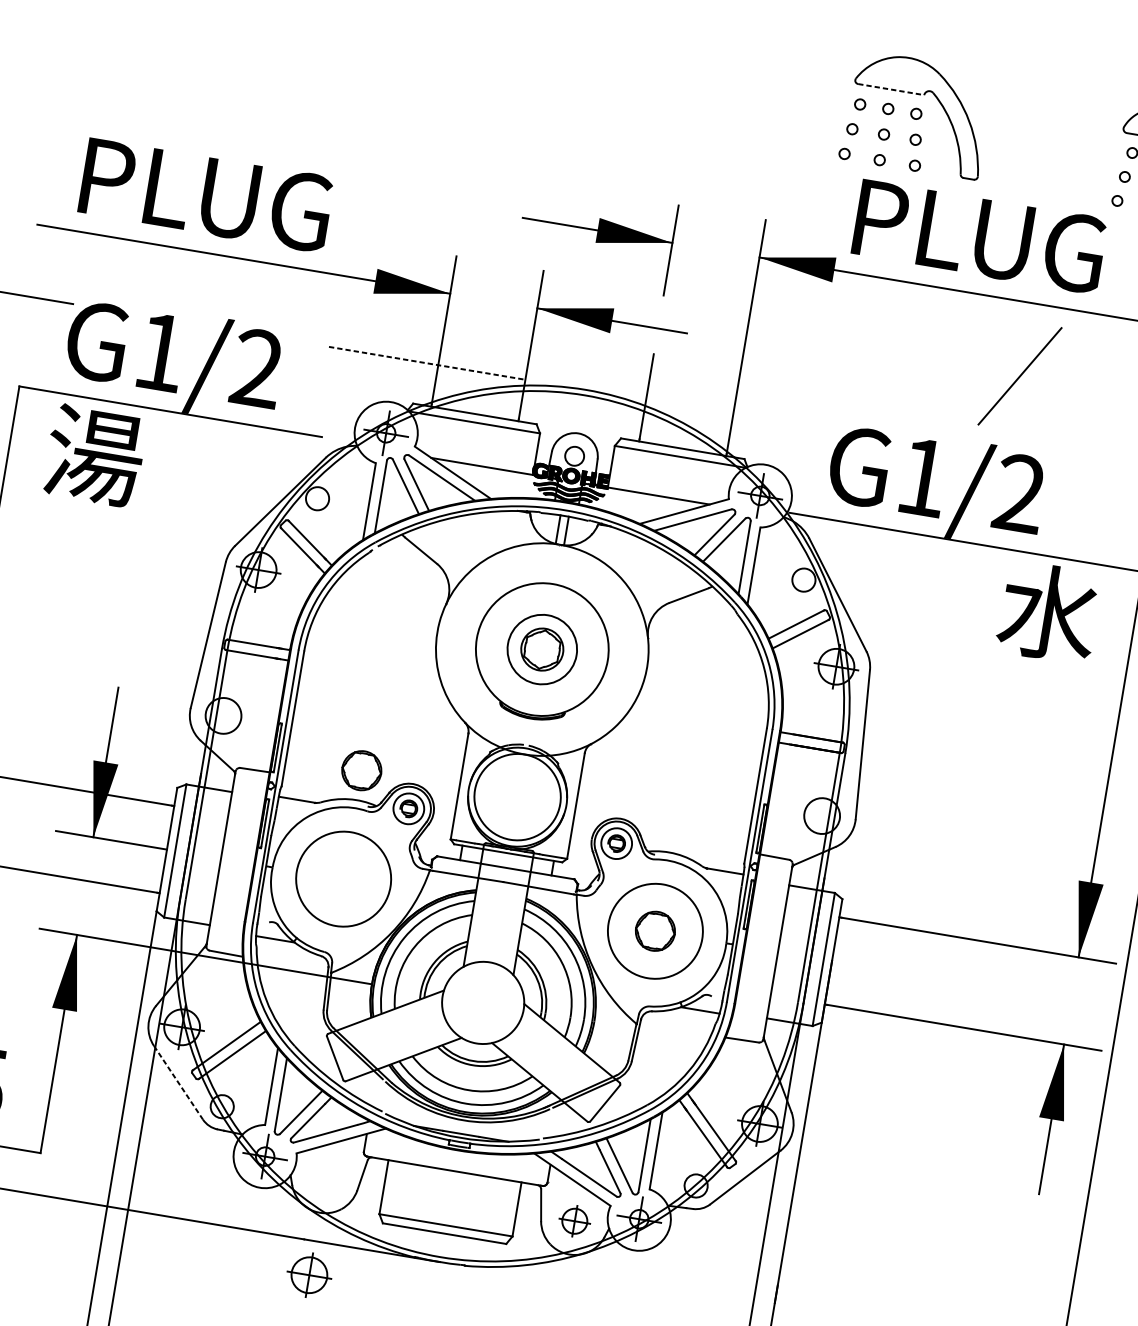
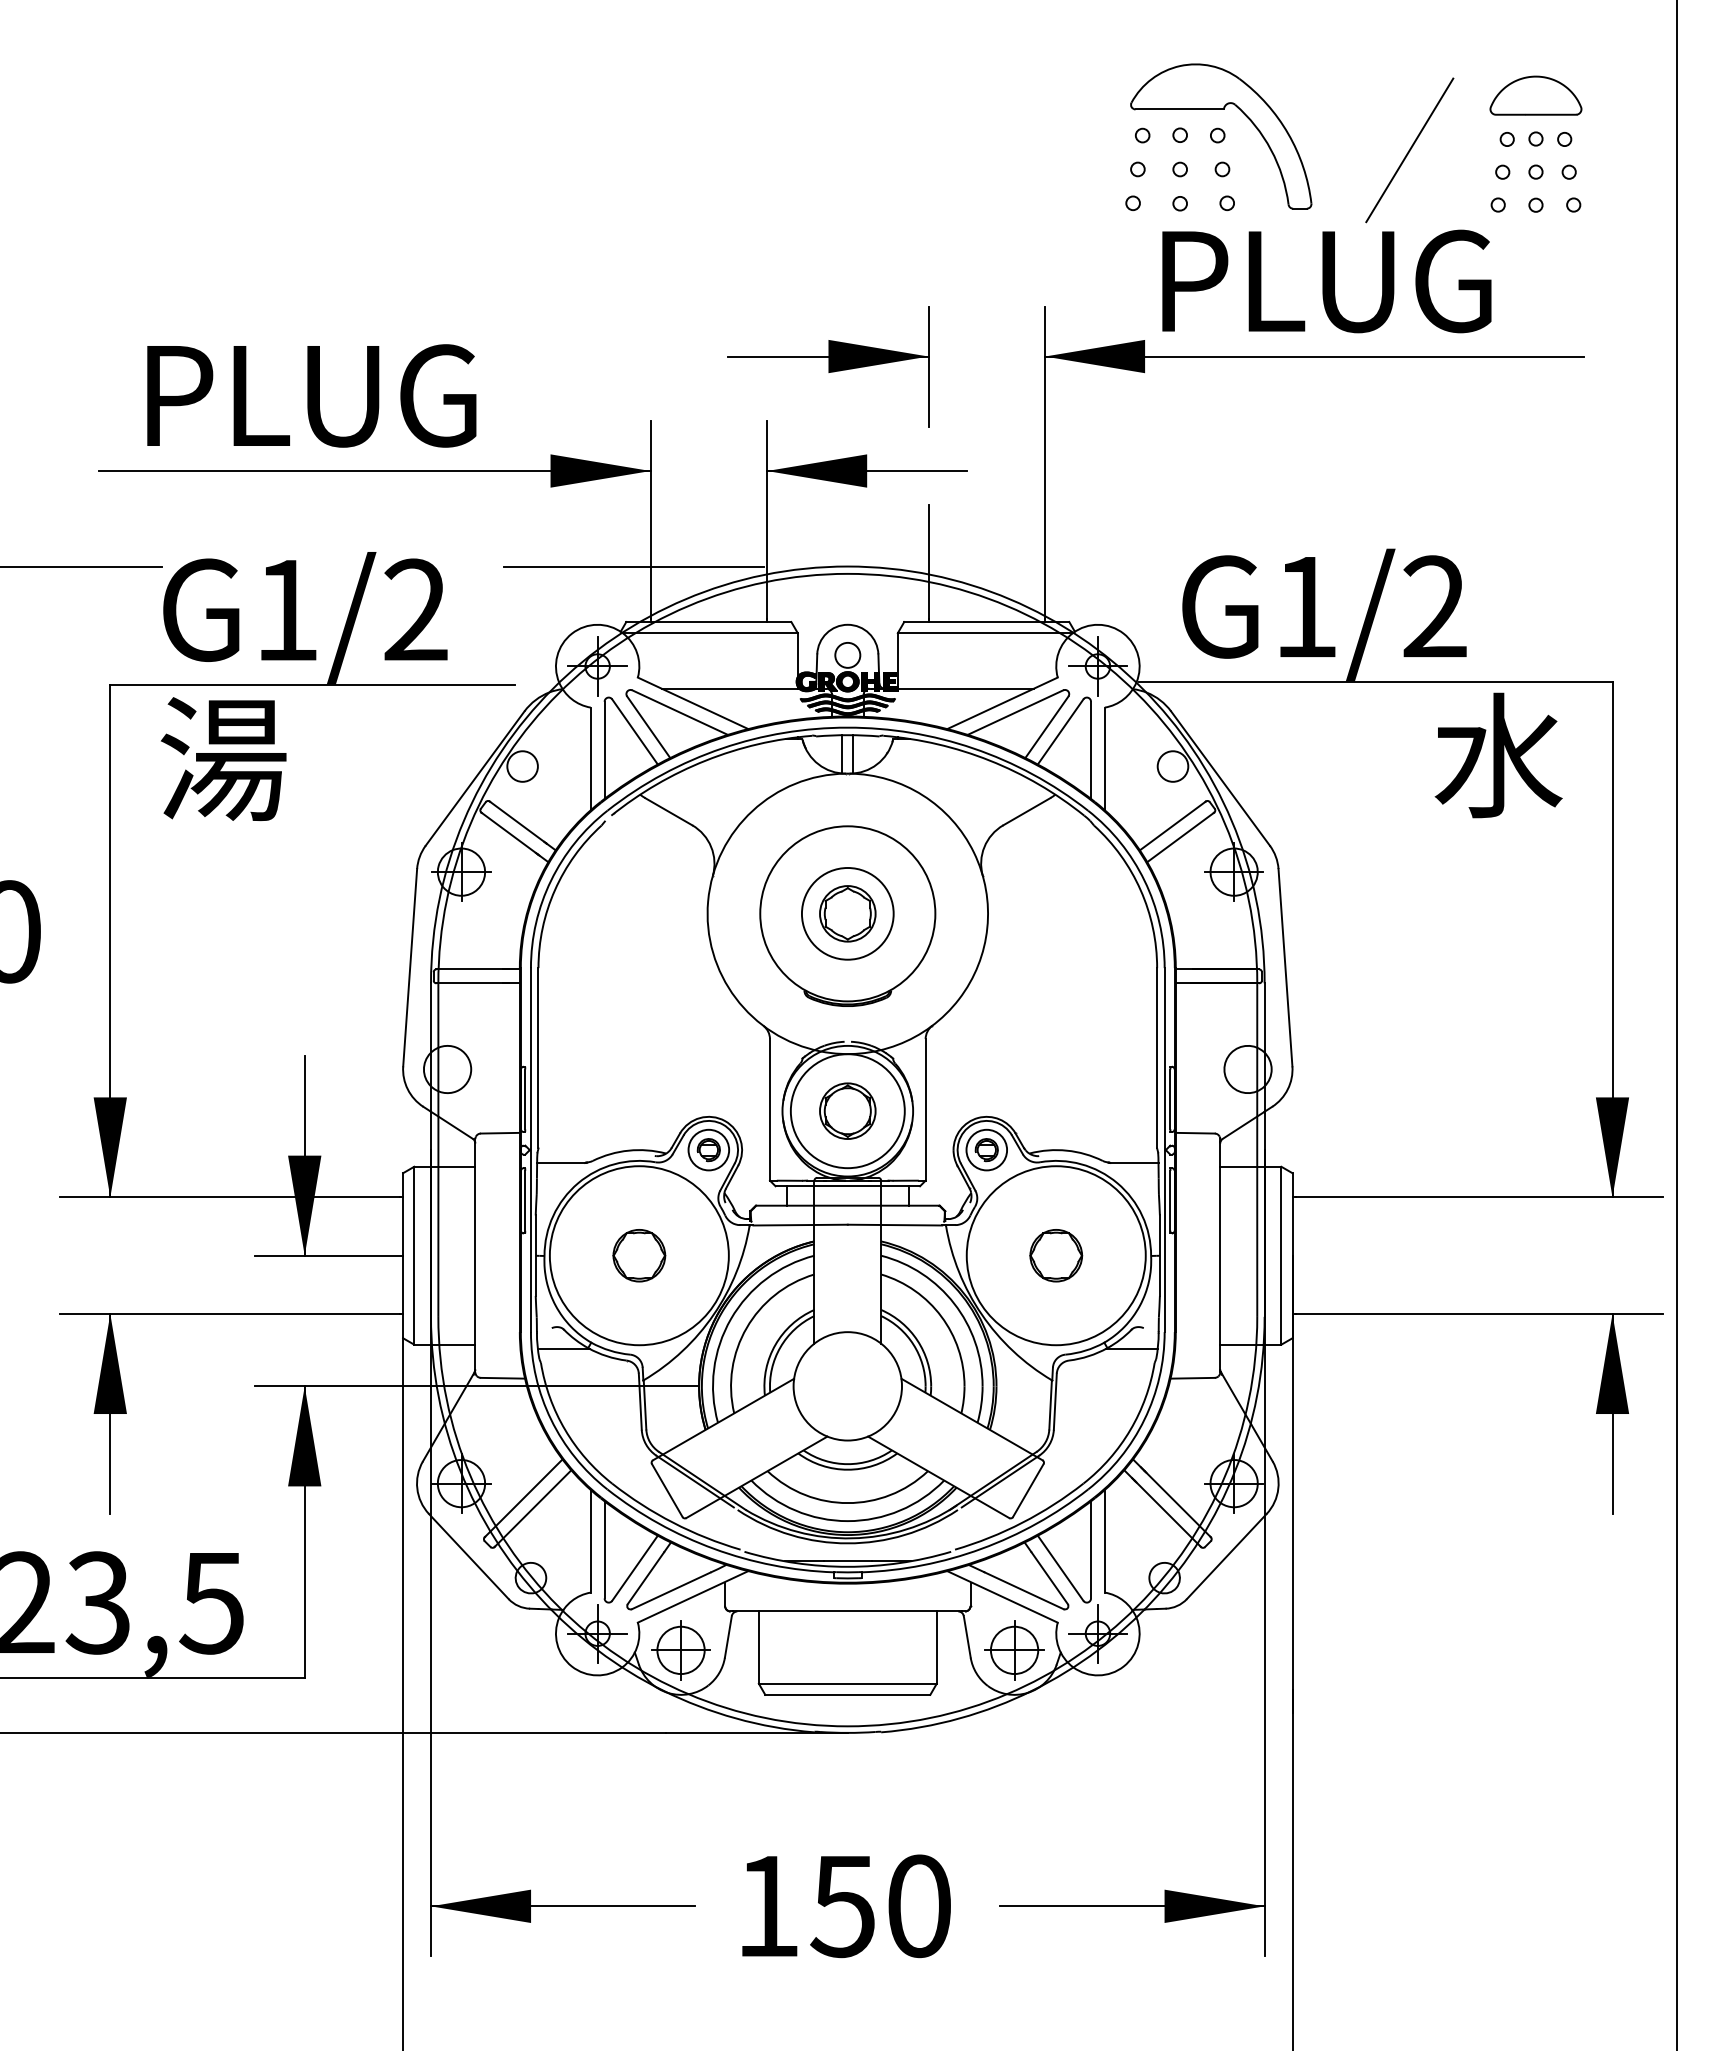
line: (891, 89) -> (1180, 109), dashed -> solid
line: (425, 363) -> (633, 566), dashed -> solid
line: (1019, 376) -> (1409, 150), moved
part: (361, 770) -> (639, 1255), moved
part: (517, 796) -> (847, 1110), added
circle: (343, 878) -> (638, 1255), size x1.43
circle: (654, 931) -> (1055, 1255), size x1.43
line: (178, 1082) -> (469, 1556), dashed -> solid
part: (574, 1221) -> (1014, 1650), size x1.43
part: (308, 1275) -> (680, 1650), moved

